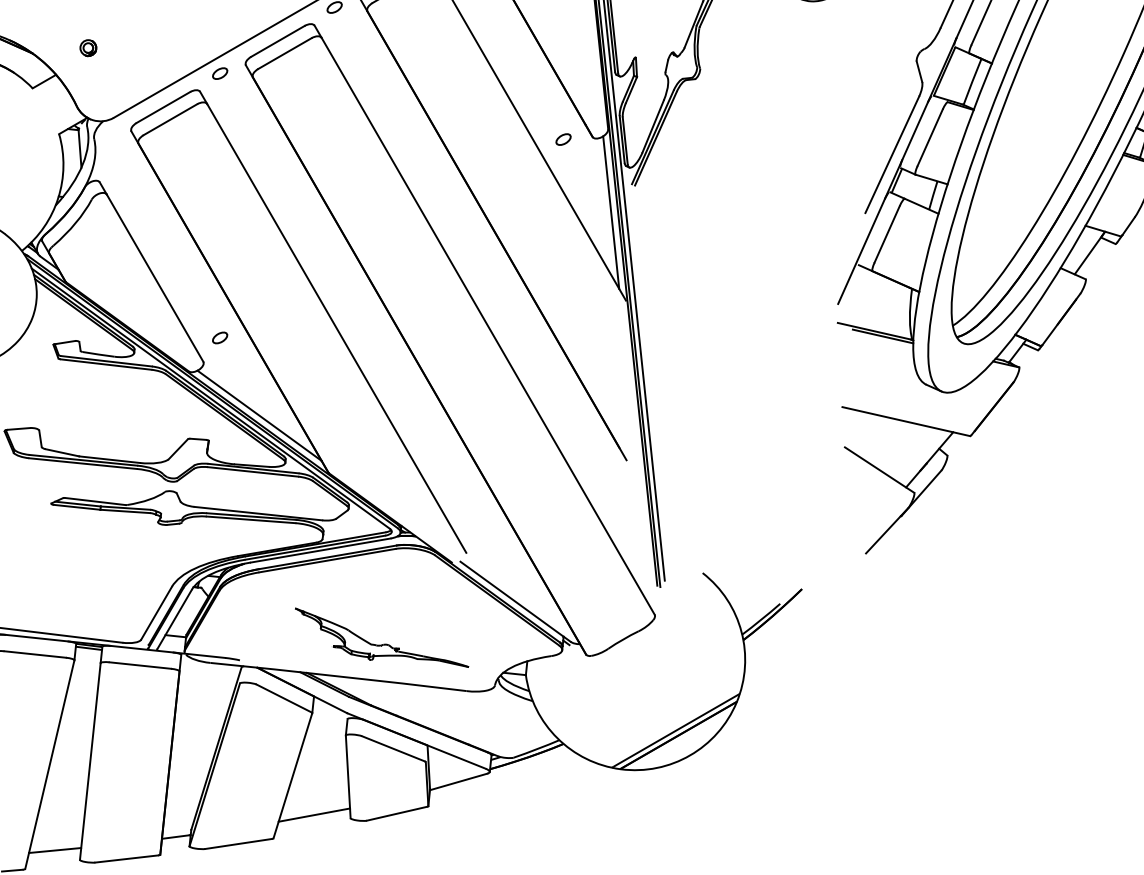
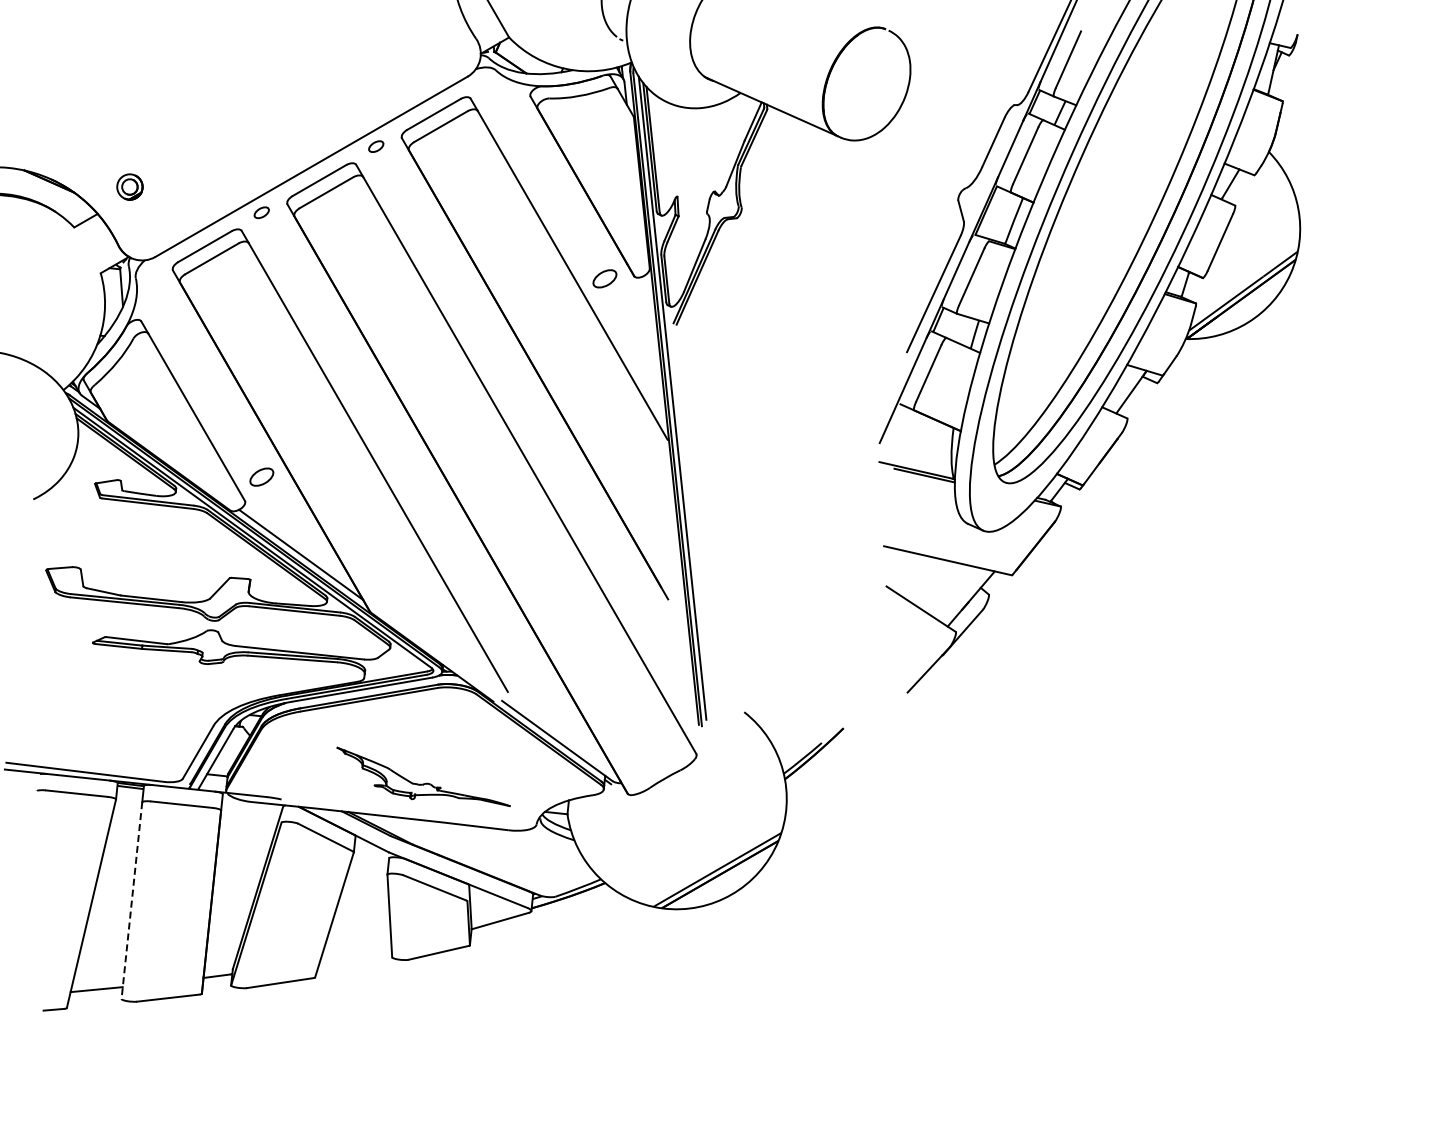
part: (87, 48) -> (129, 187), size x1.6
part: (563, 139) -> (605, 278), size x1.6
line: (610, 212) -> (652, 351), removed
part: (219, 337) -> (261, 476), size x1.6
line: (89, 761) -> (131, 900), solid -> dashed
line: (313, 814) -> (355, 953), removed

